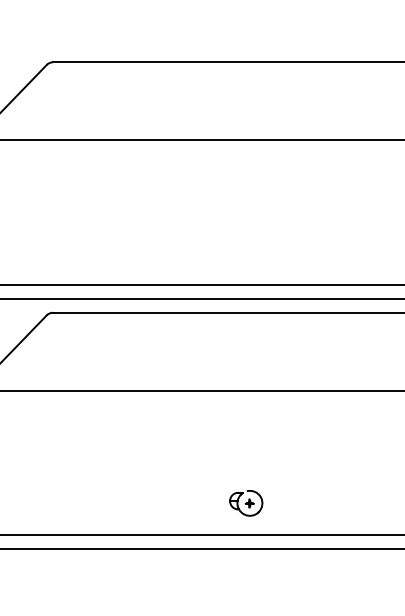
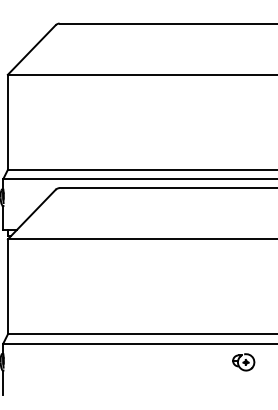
part: (245, 503) -> (243, 362), moved

